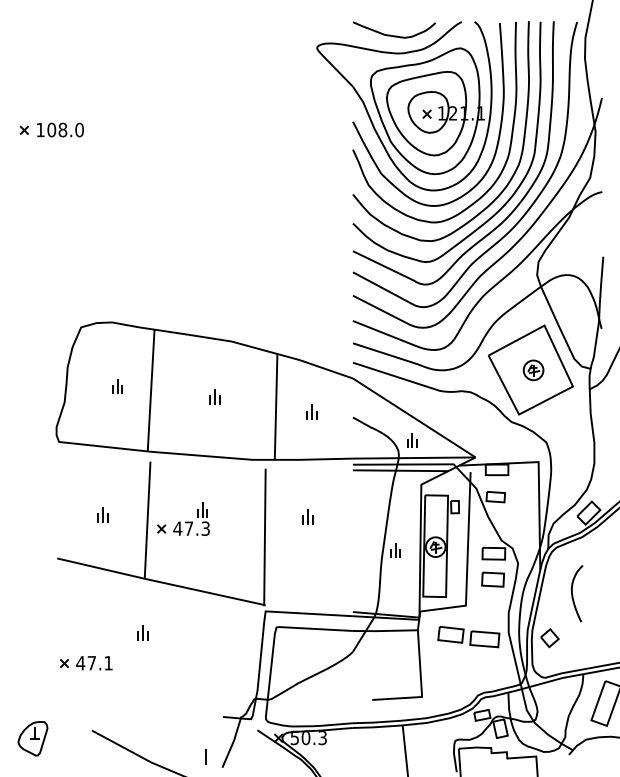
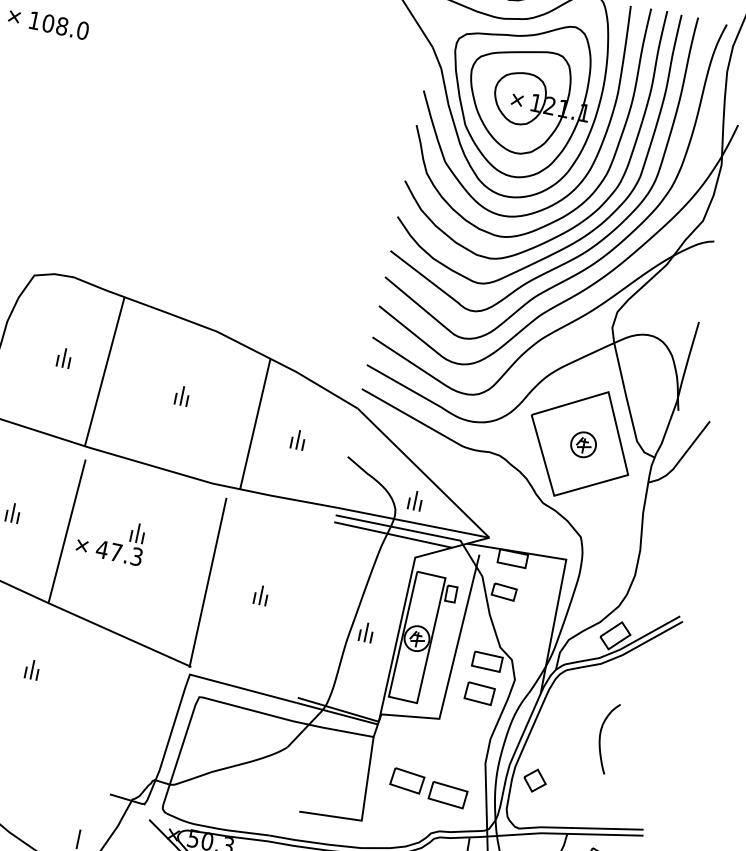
part: (307, 516) -> (260, 595), moved
curve: (573, 595) -> (601, 739), moved
part: (468, 637) -> (428, 788), moved

